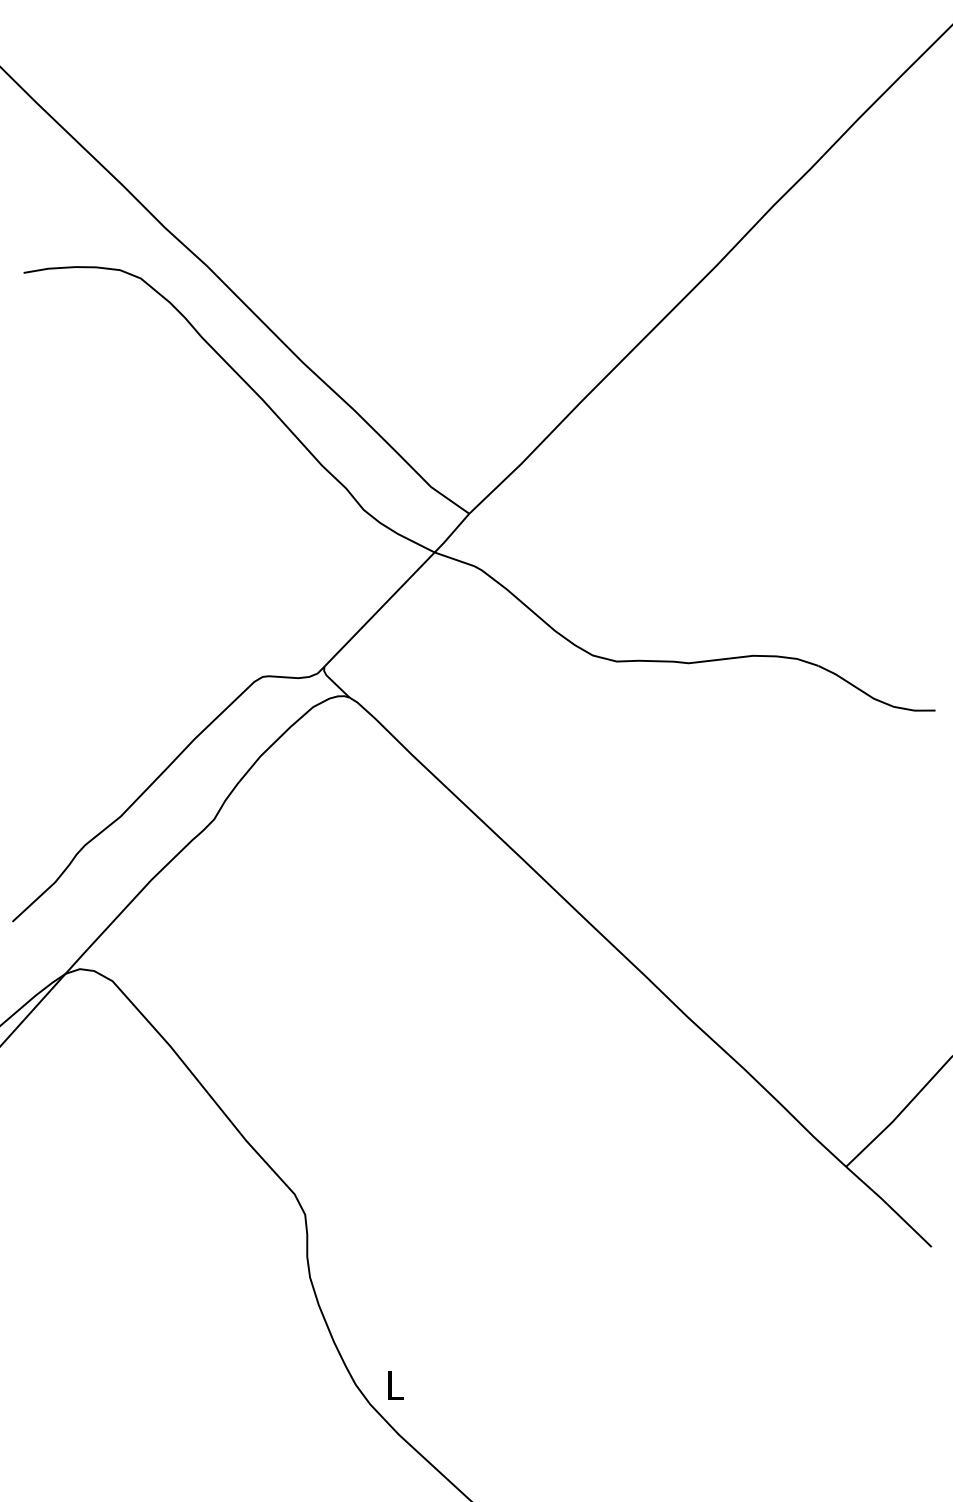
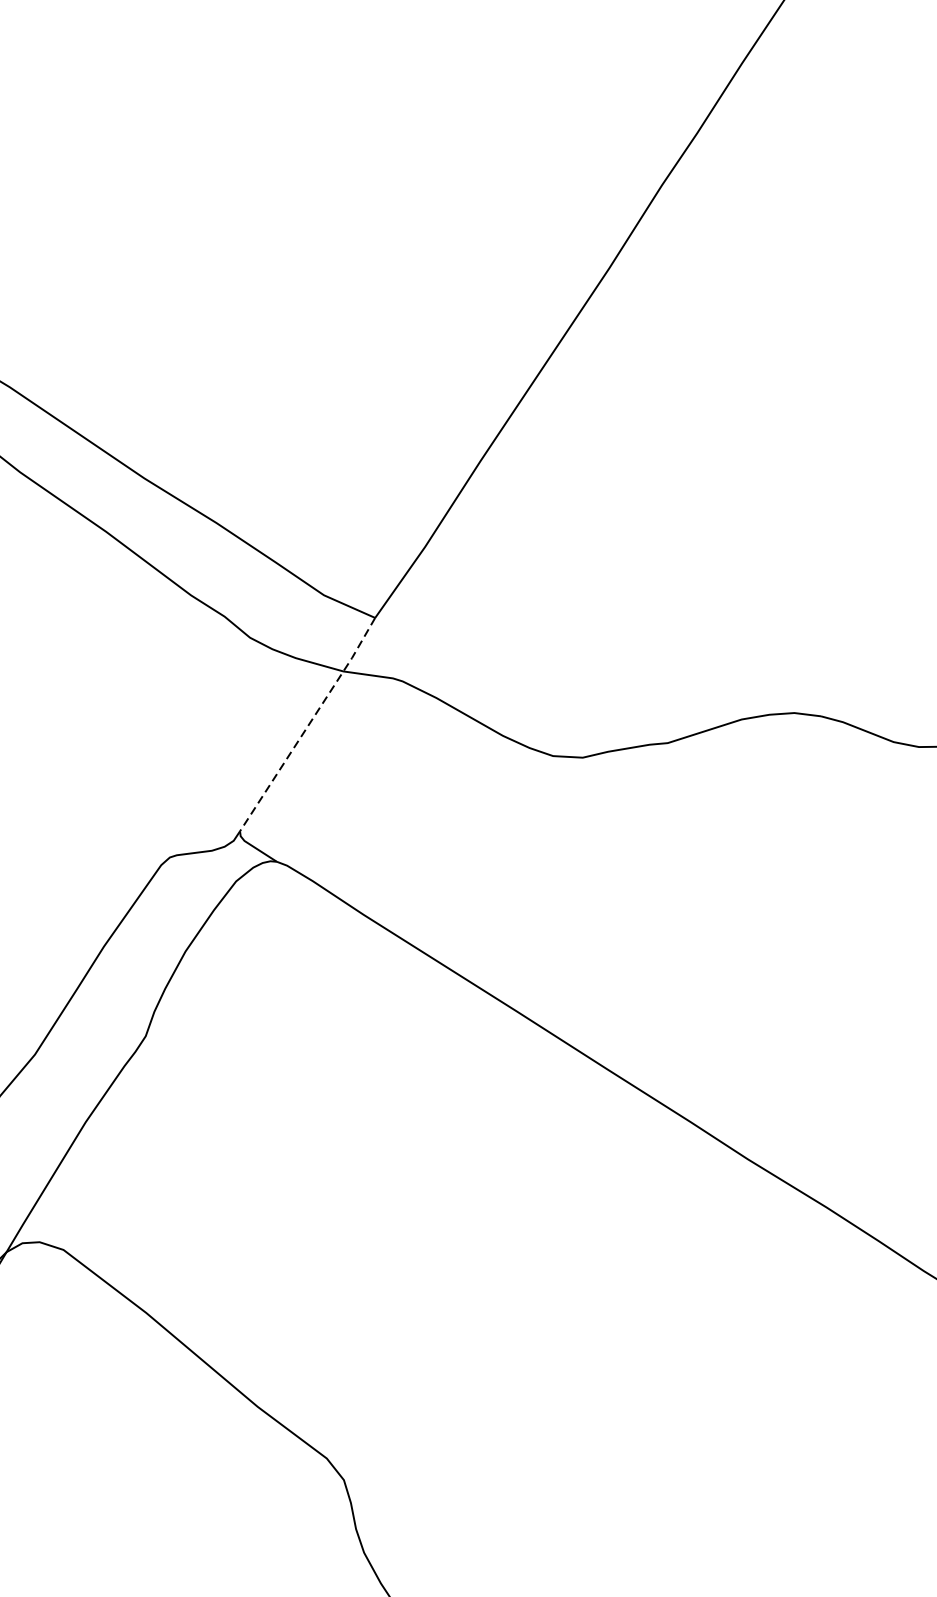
line: (397, 590) -> (308, 724), solid -> dashed

